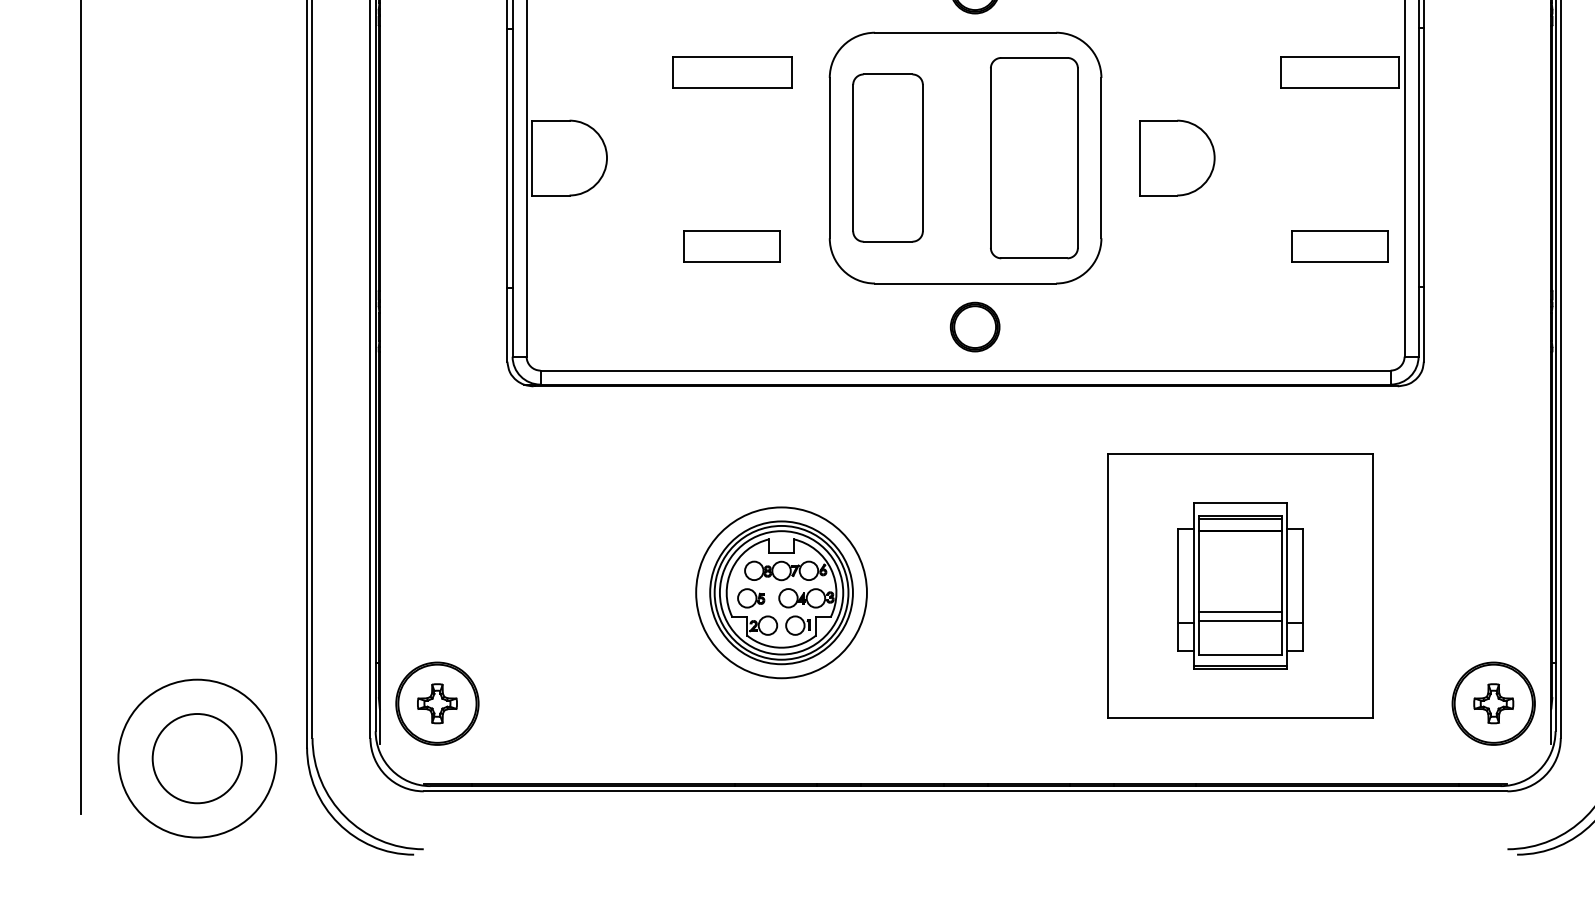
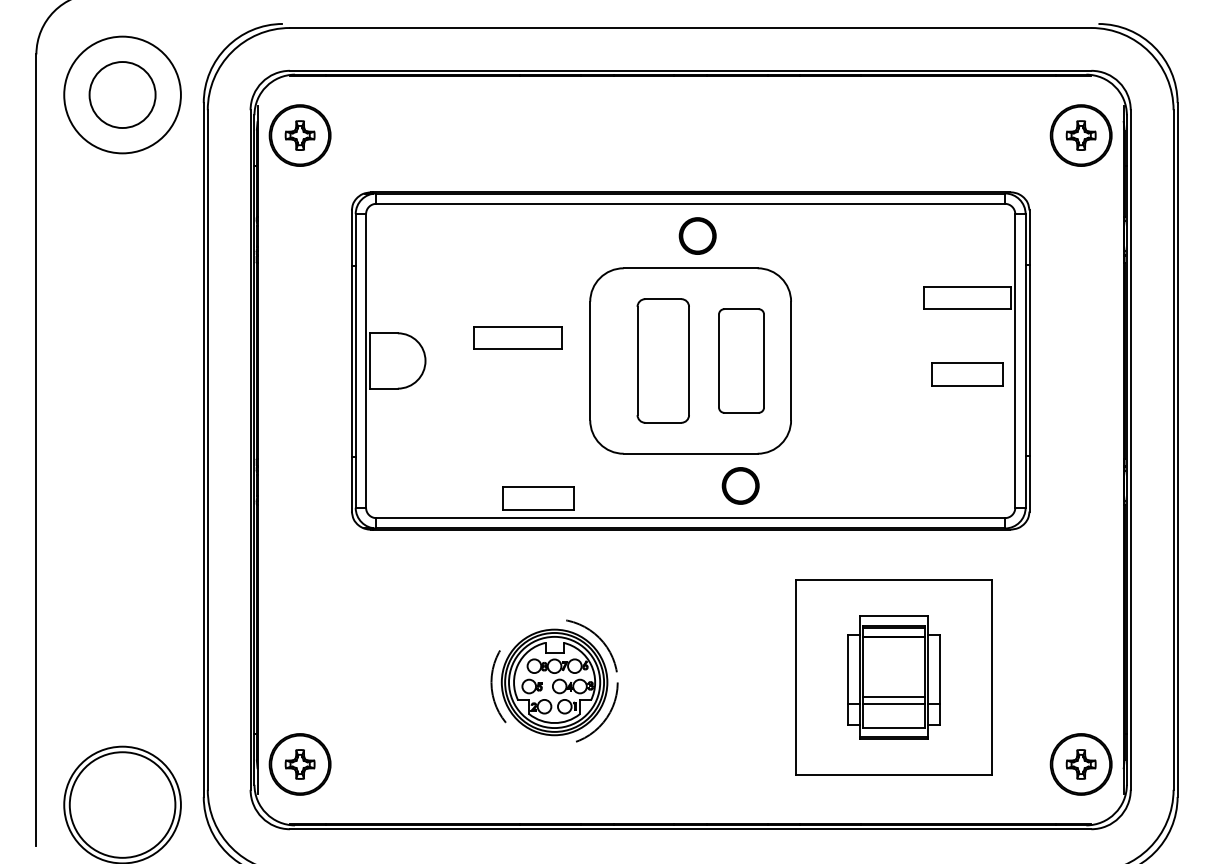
part: (731, 72) -> (517, 337), moved
part: (886, 157) -> (662, 360), moved
part: (1034, 157) -> (741, 360), size x0.7
part: (1177, 157) -> (847, 360), removed
part: (732, 246) -> (538, 498), moved
part: (1339, 246) -> (967, 374), moved
part: (974, 326) -> (740, 485), moved
circle: (781, 592) -> (554, 682), solid -> dashed
circle: (197, 759) -> (122, 805), size x1.6

